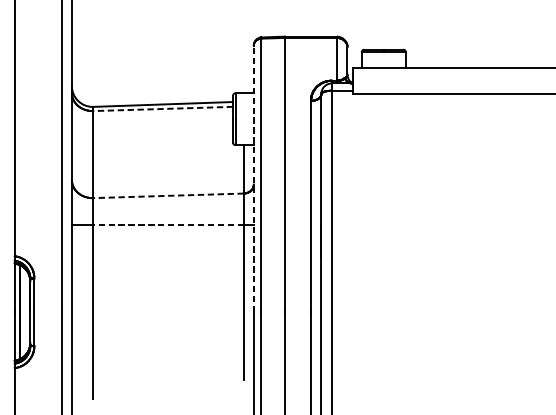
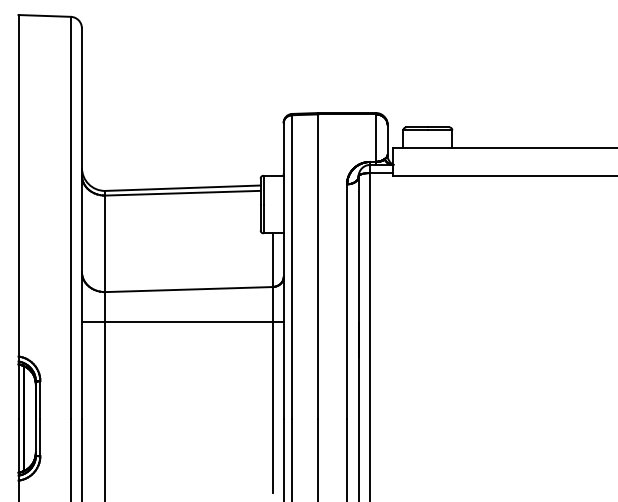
line: (162, 109) -> (182, 193), dashed -> solid
line: (253, 178) -> (283, 270), dashed -> solid
line: (167, 195) -> (188, 289), dashed -> solid
line: (167, 225) -> (188, 322), dashed -> solid

